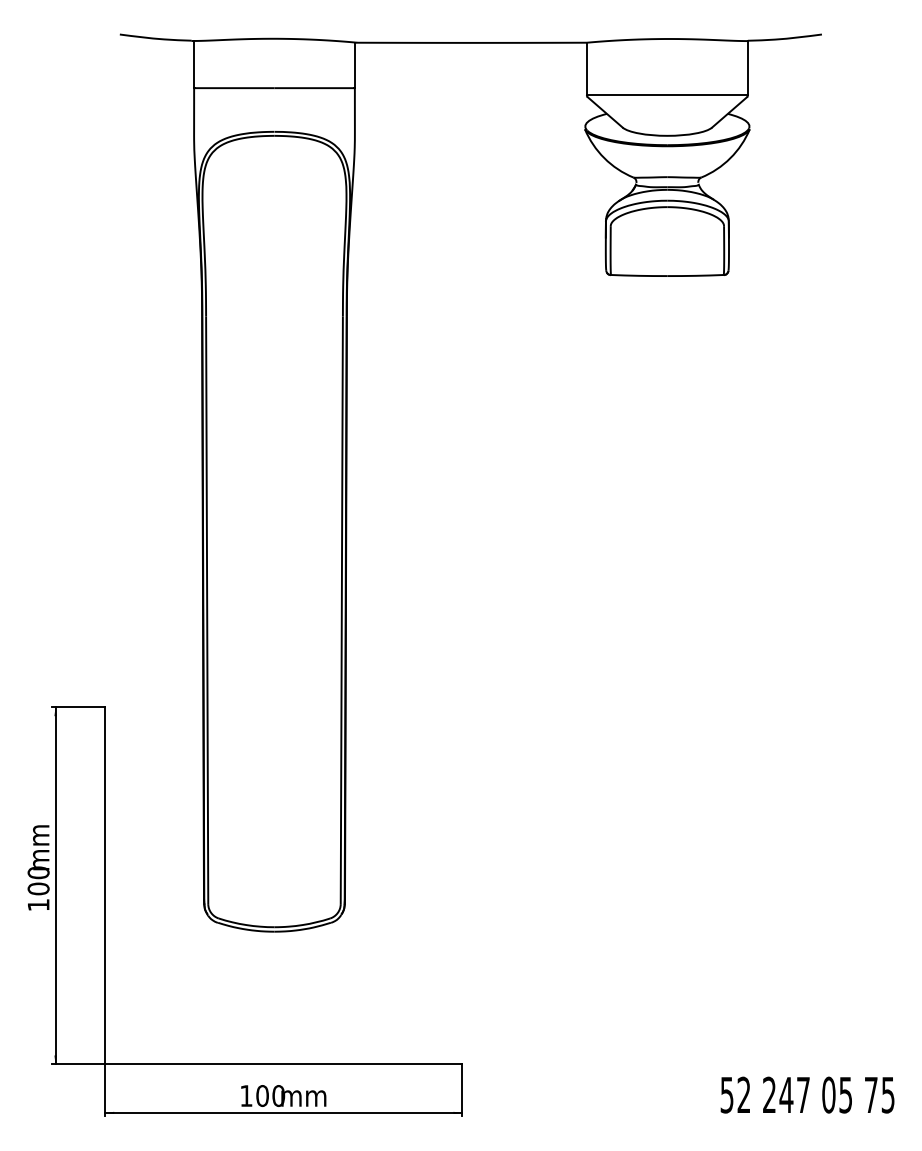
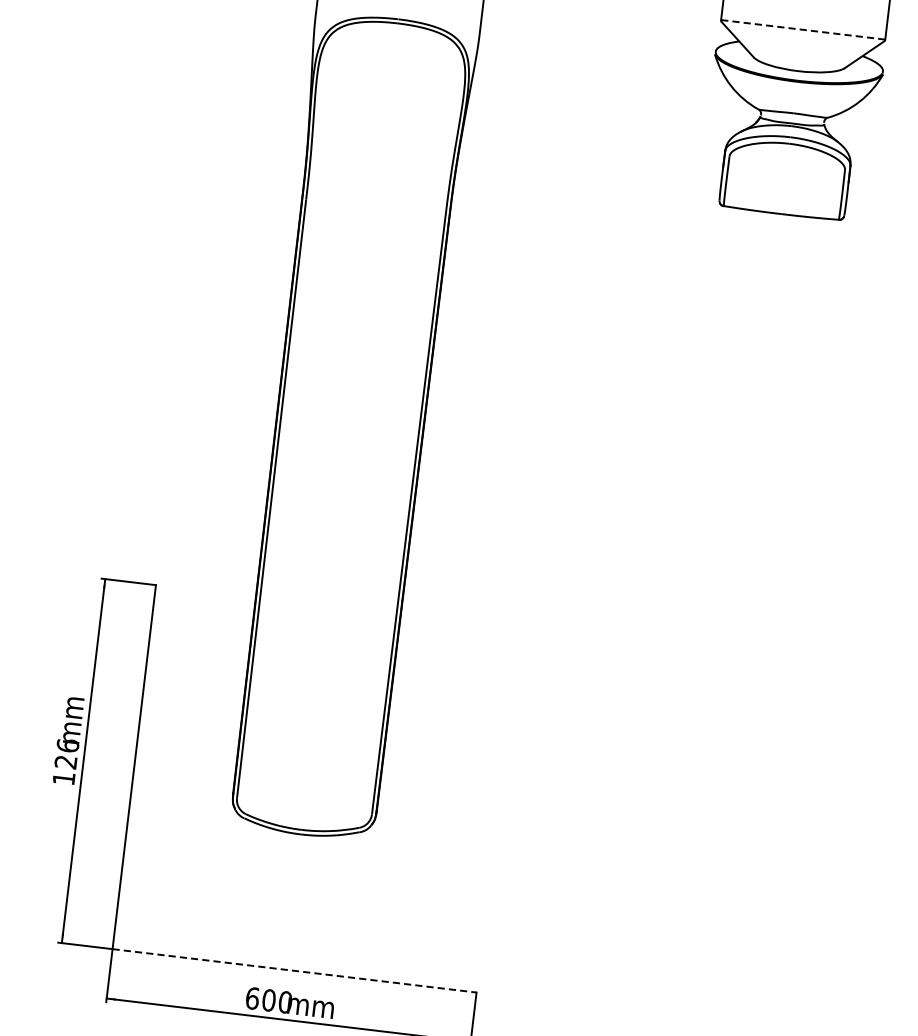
line: (667, 95) -> (803, 30), solid -> dashed
text: (38, 880) -> (66, 753), 100 -> 126
line: (283, 1064) -> (294, 970), solid -> dashed
text: (246, 1095) -> (252, 997), 100 -> 600

